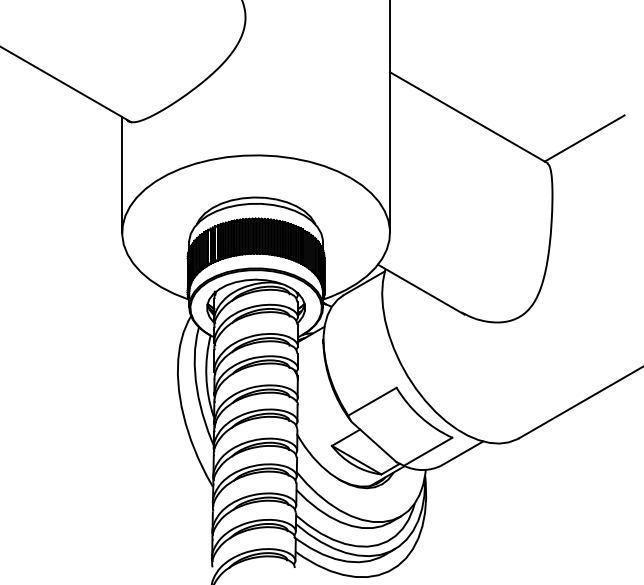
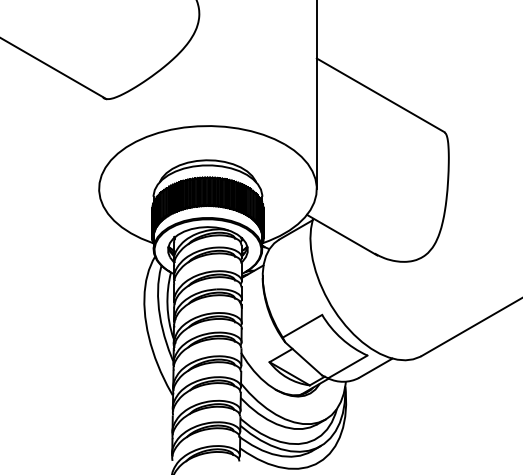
line: (584, 138) -> (474, 112), removed
line: (122, 174) -> (99, 141), removed

